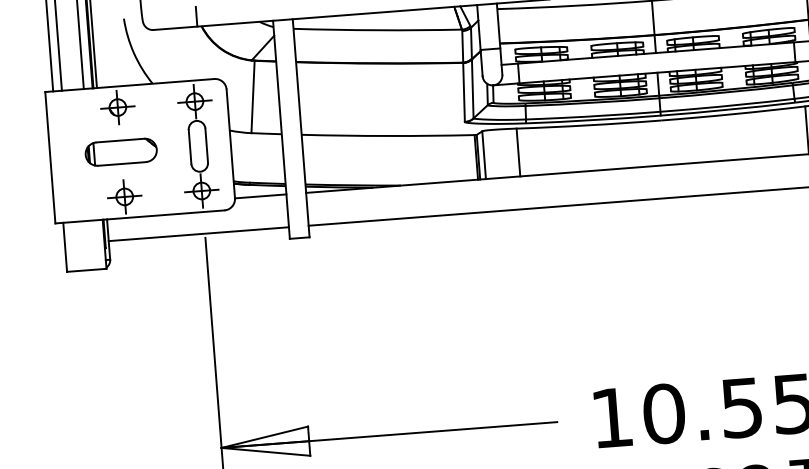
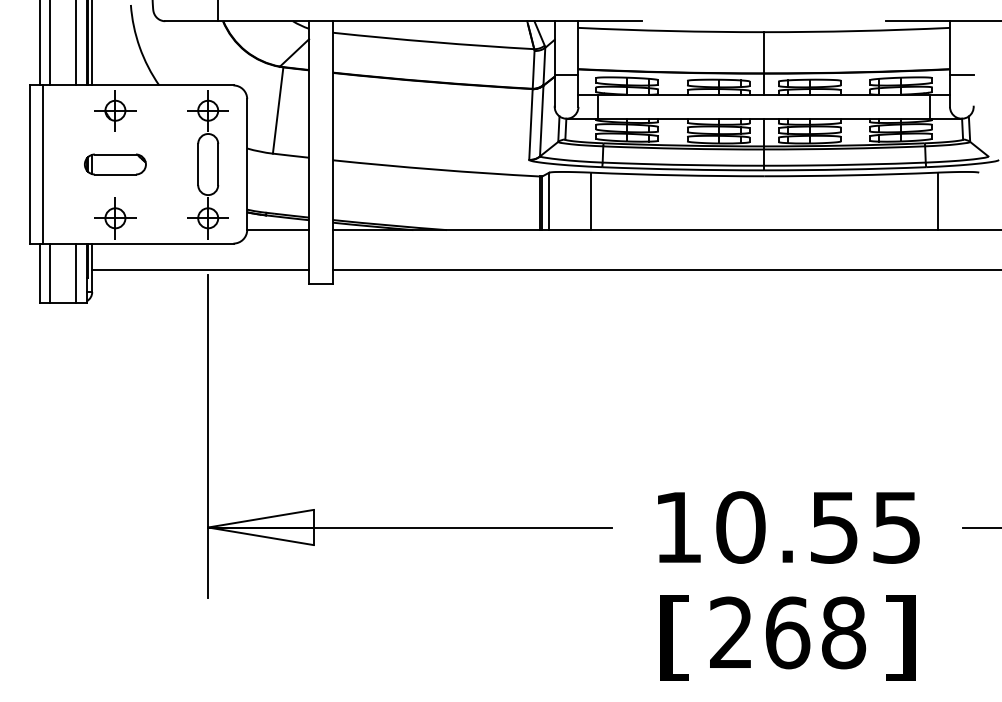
part: (121, 152) -> (115, 164), size x0.71
line: (61, 156) -> (43, 164), added
line: (95, 244) -> (76, 272), added
line: (74, 246) -> (50, 272), added

